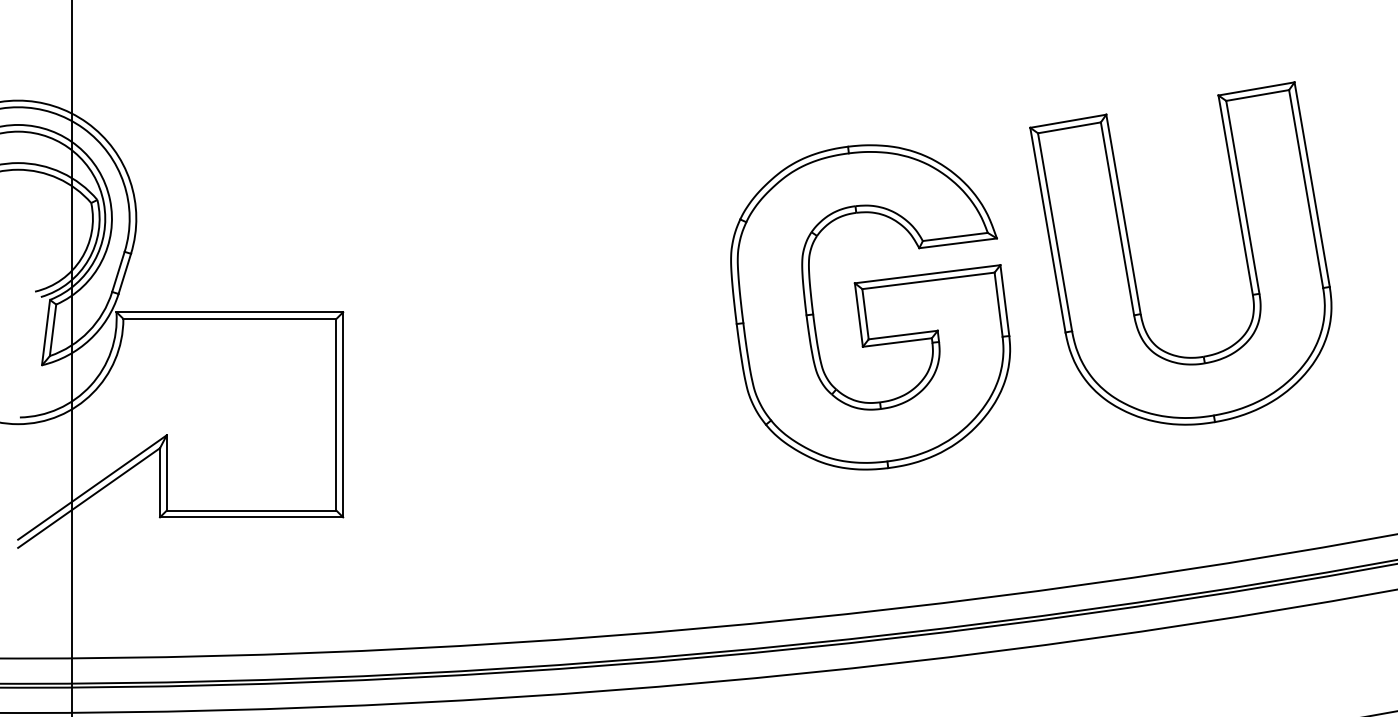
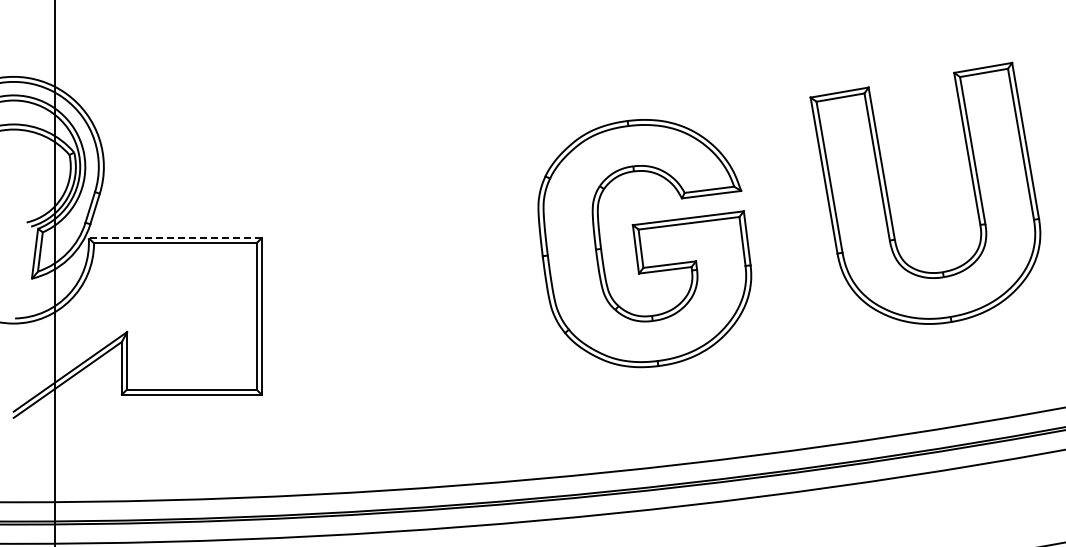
part: (1133, 264) -> (889, 201), moved
part: (870, 307) -> (644, 243), moved
line: (228, 312) -> (174, 238), solid -> dashed

